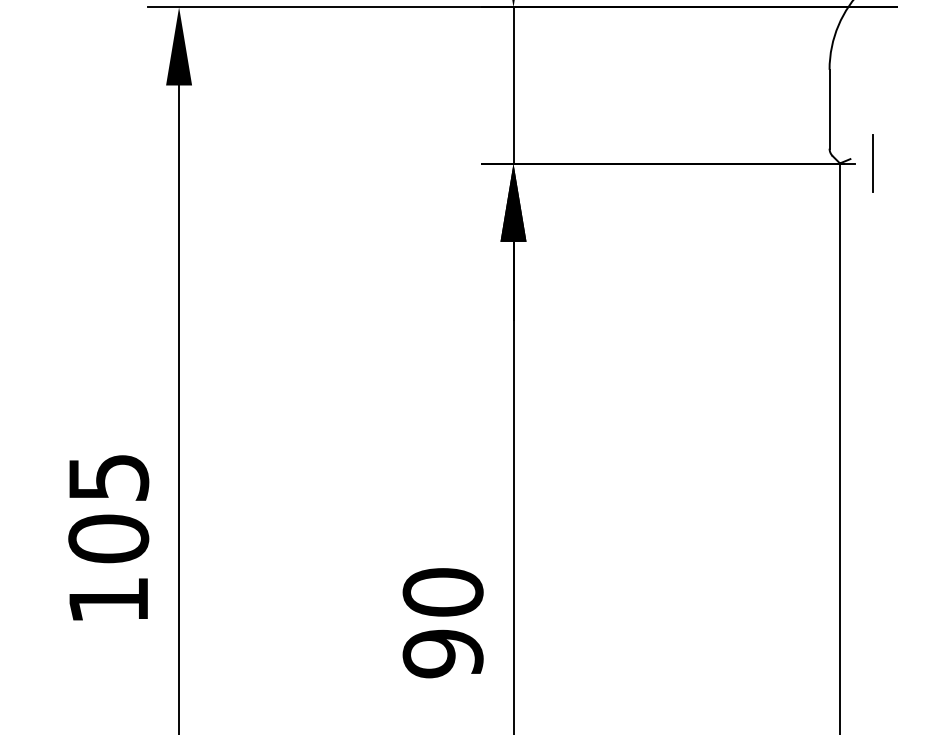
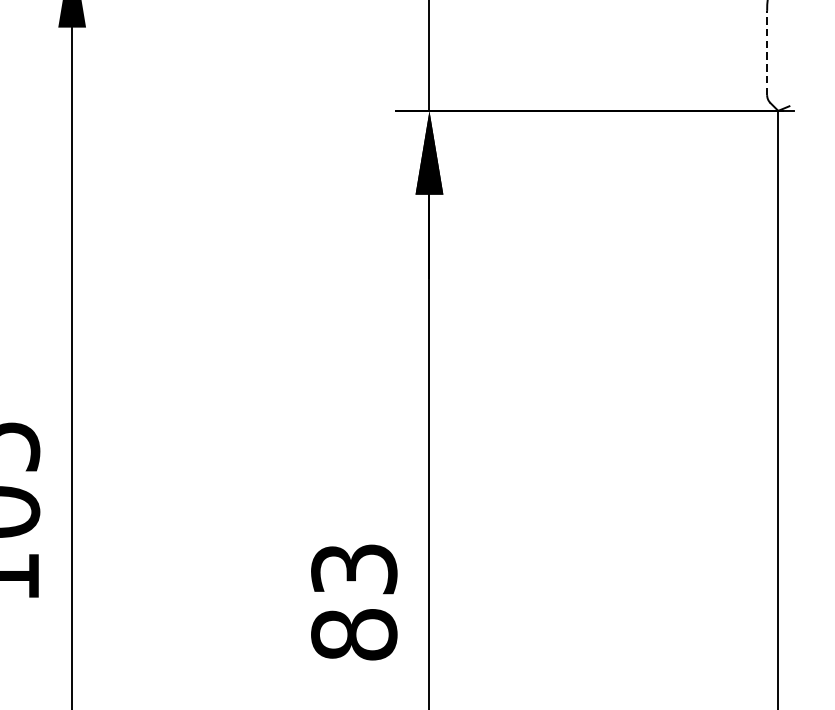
line: (829, 108) -> (767, 52), solid -> dashed
line: (872, 163) -> (813, 110), removed
text: (442, 623) -> (353, 602), 90 -> 83

